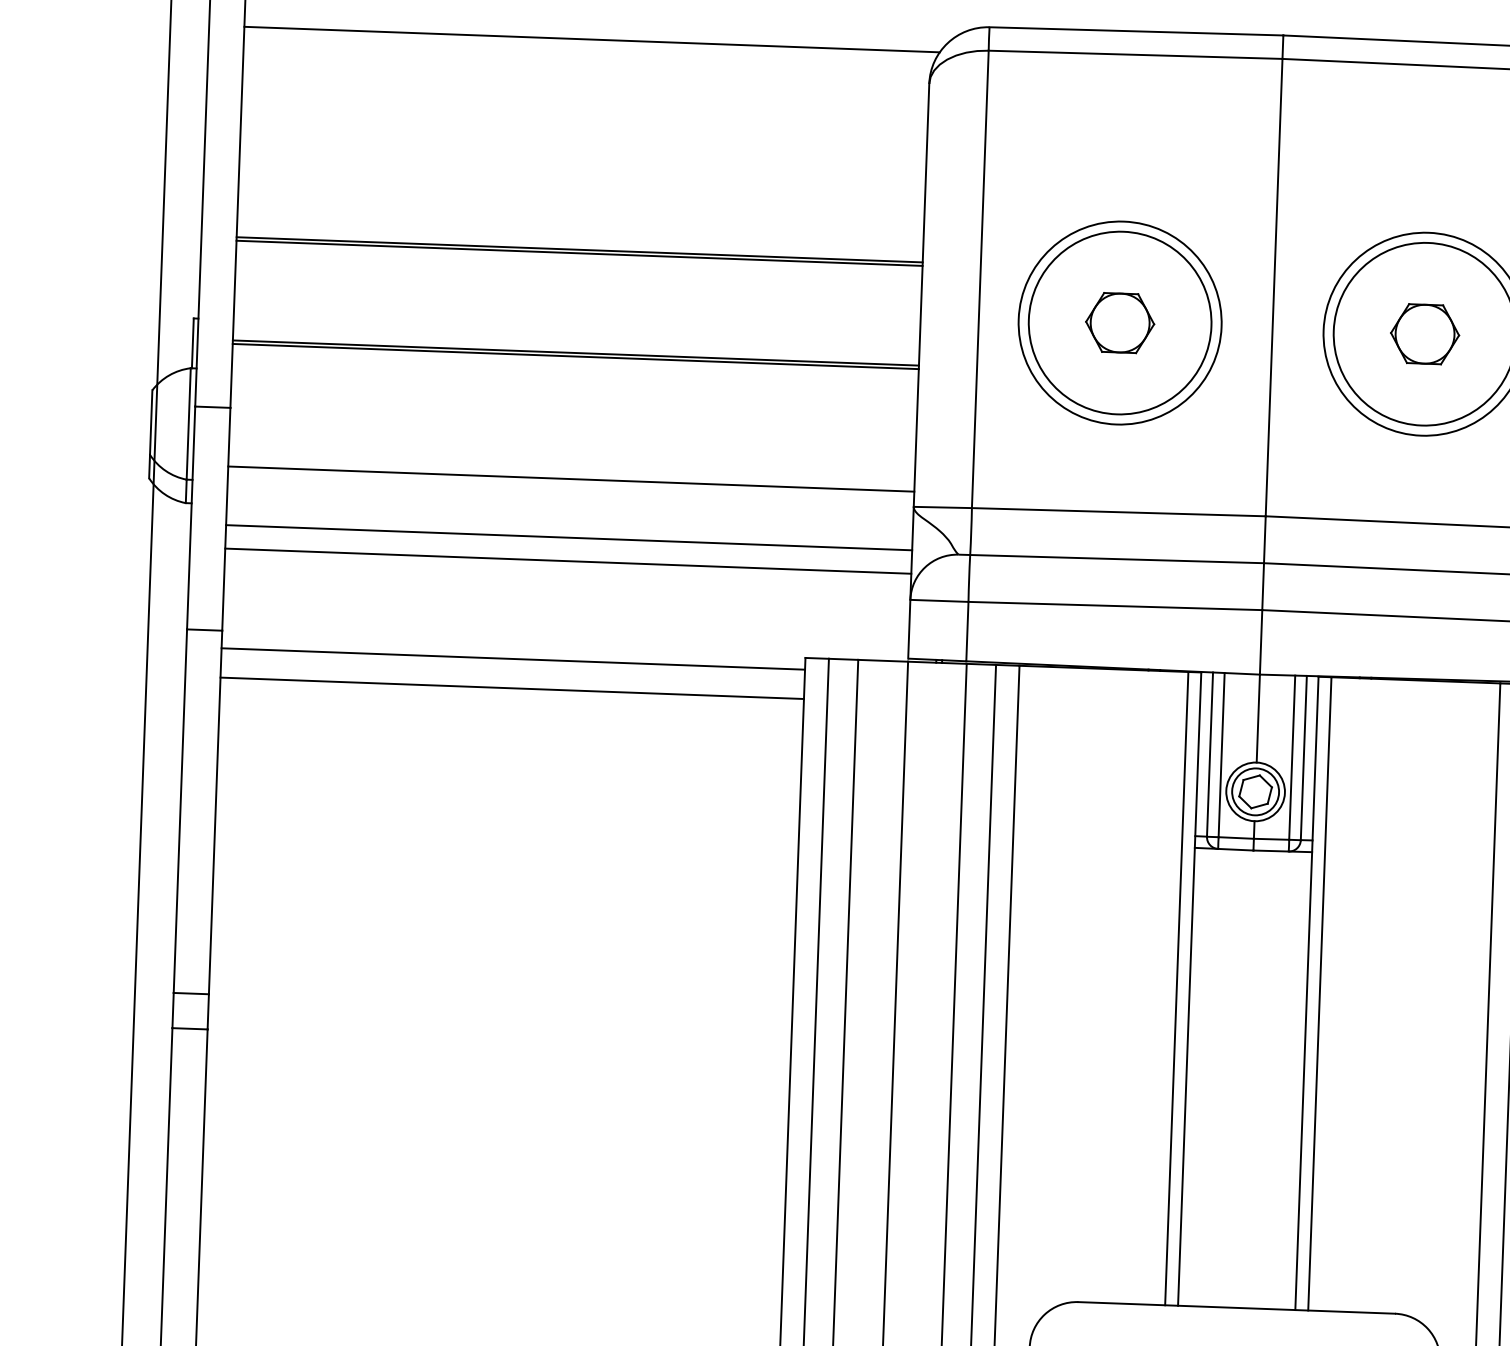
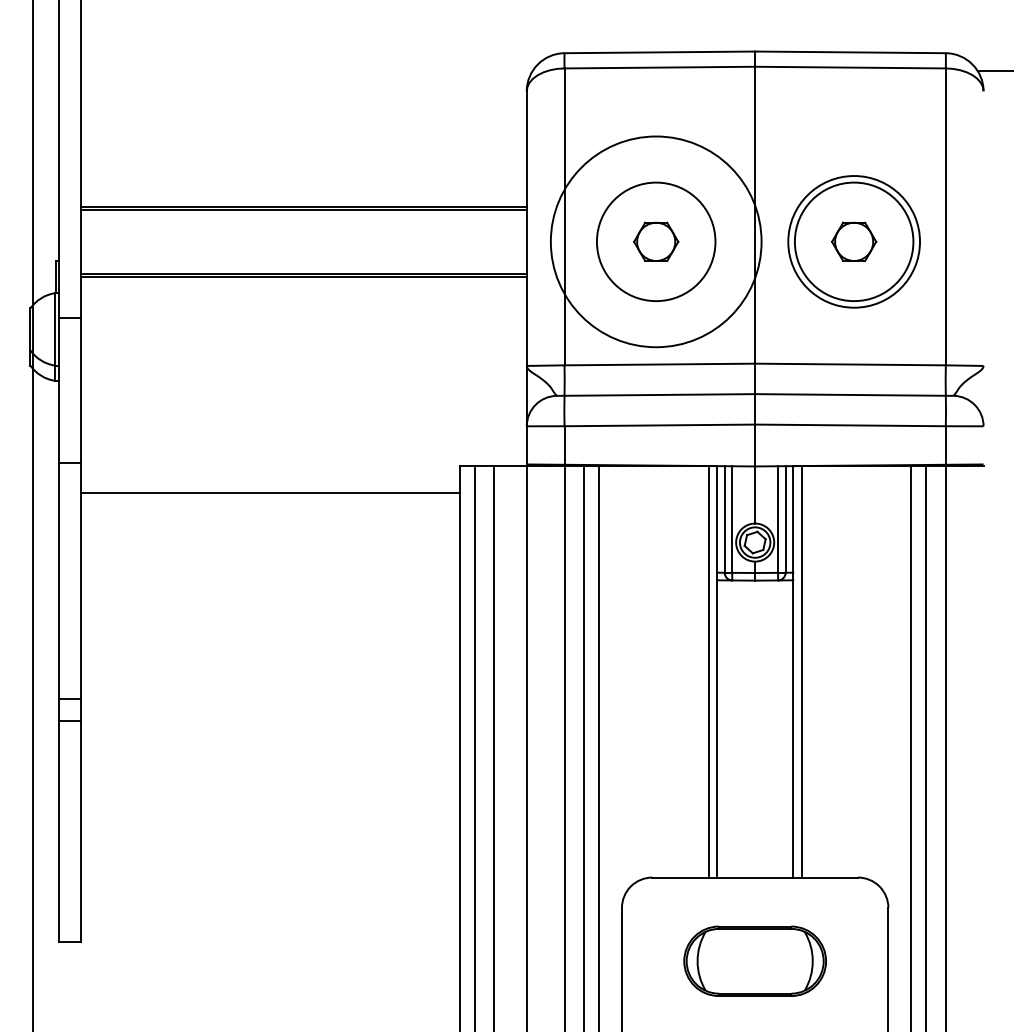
line: (591, 39) -> (306, 70), removed
circle: (1120, 322) -> (656, 241), size x1.6
line: (570, 479) -> (303, 356), removed
line: (568, 538) -> (303, 394), removed
line: (567, 561) -> (303, 409), removed
line: (512, 659) -> (270, 474), removed

